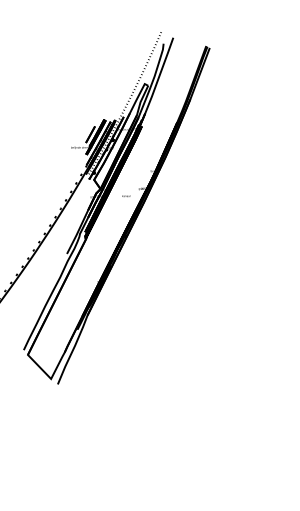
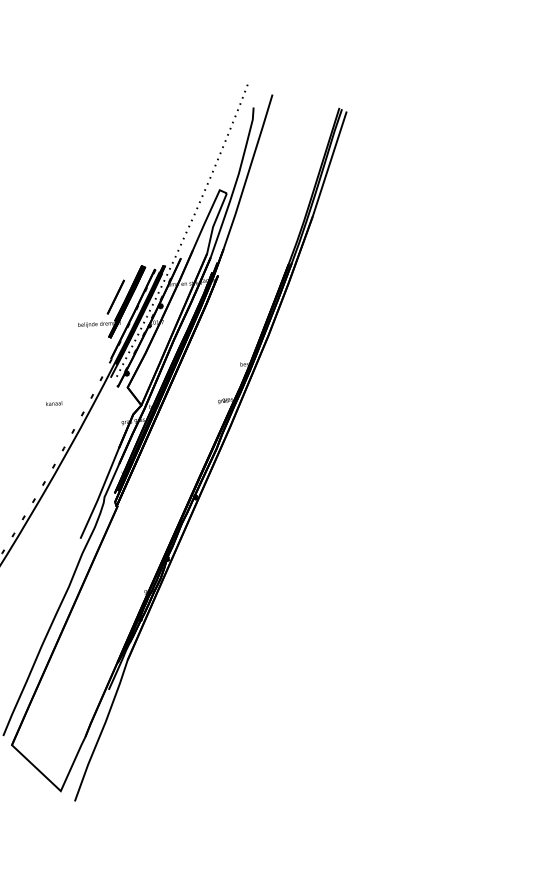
text: (126, 196) -> (54, 404), moved

